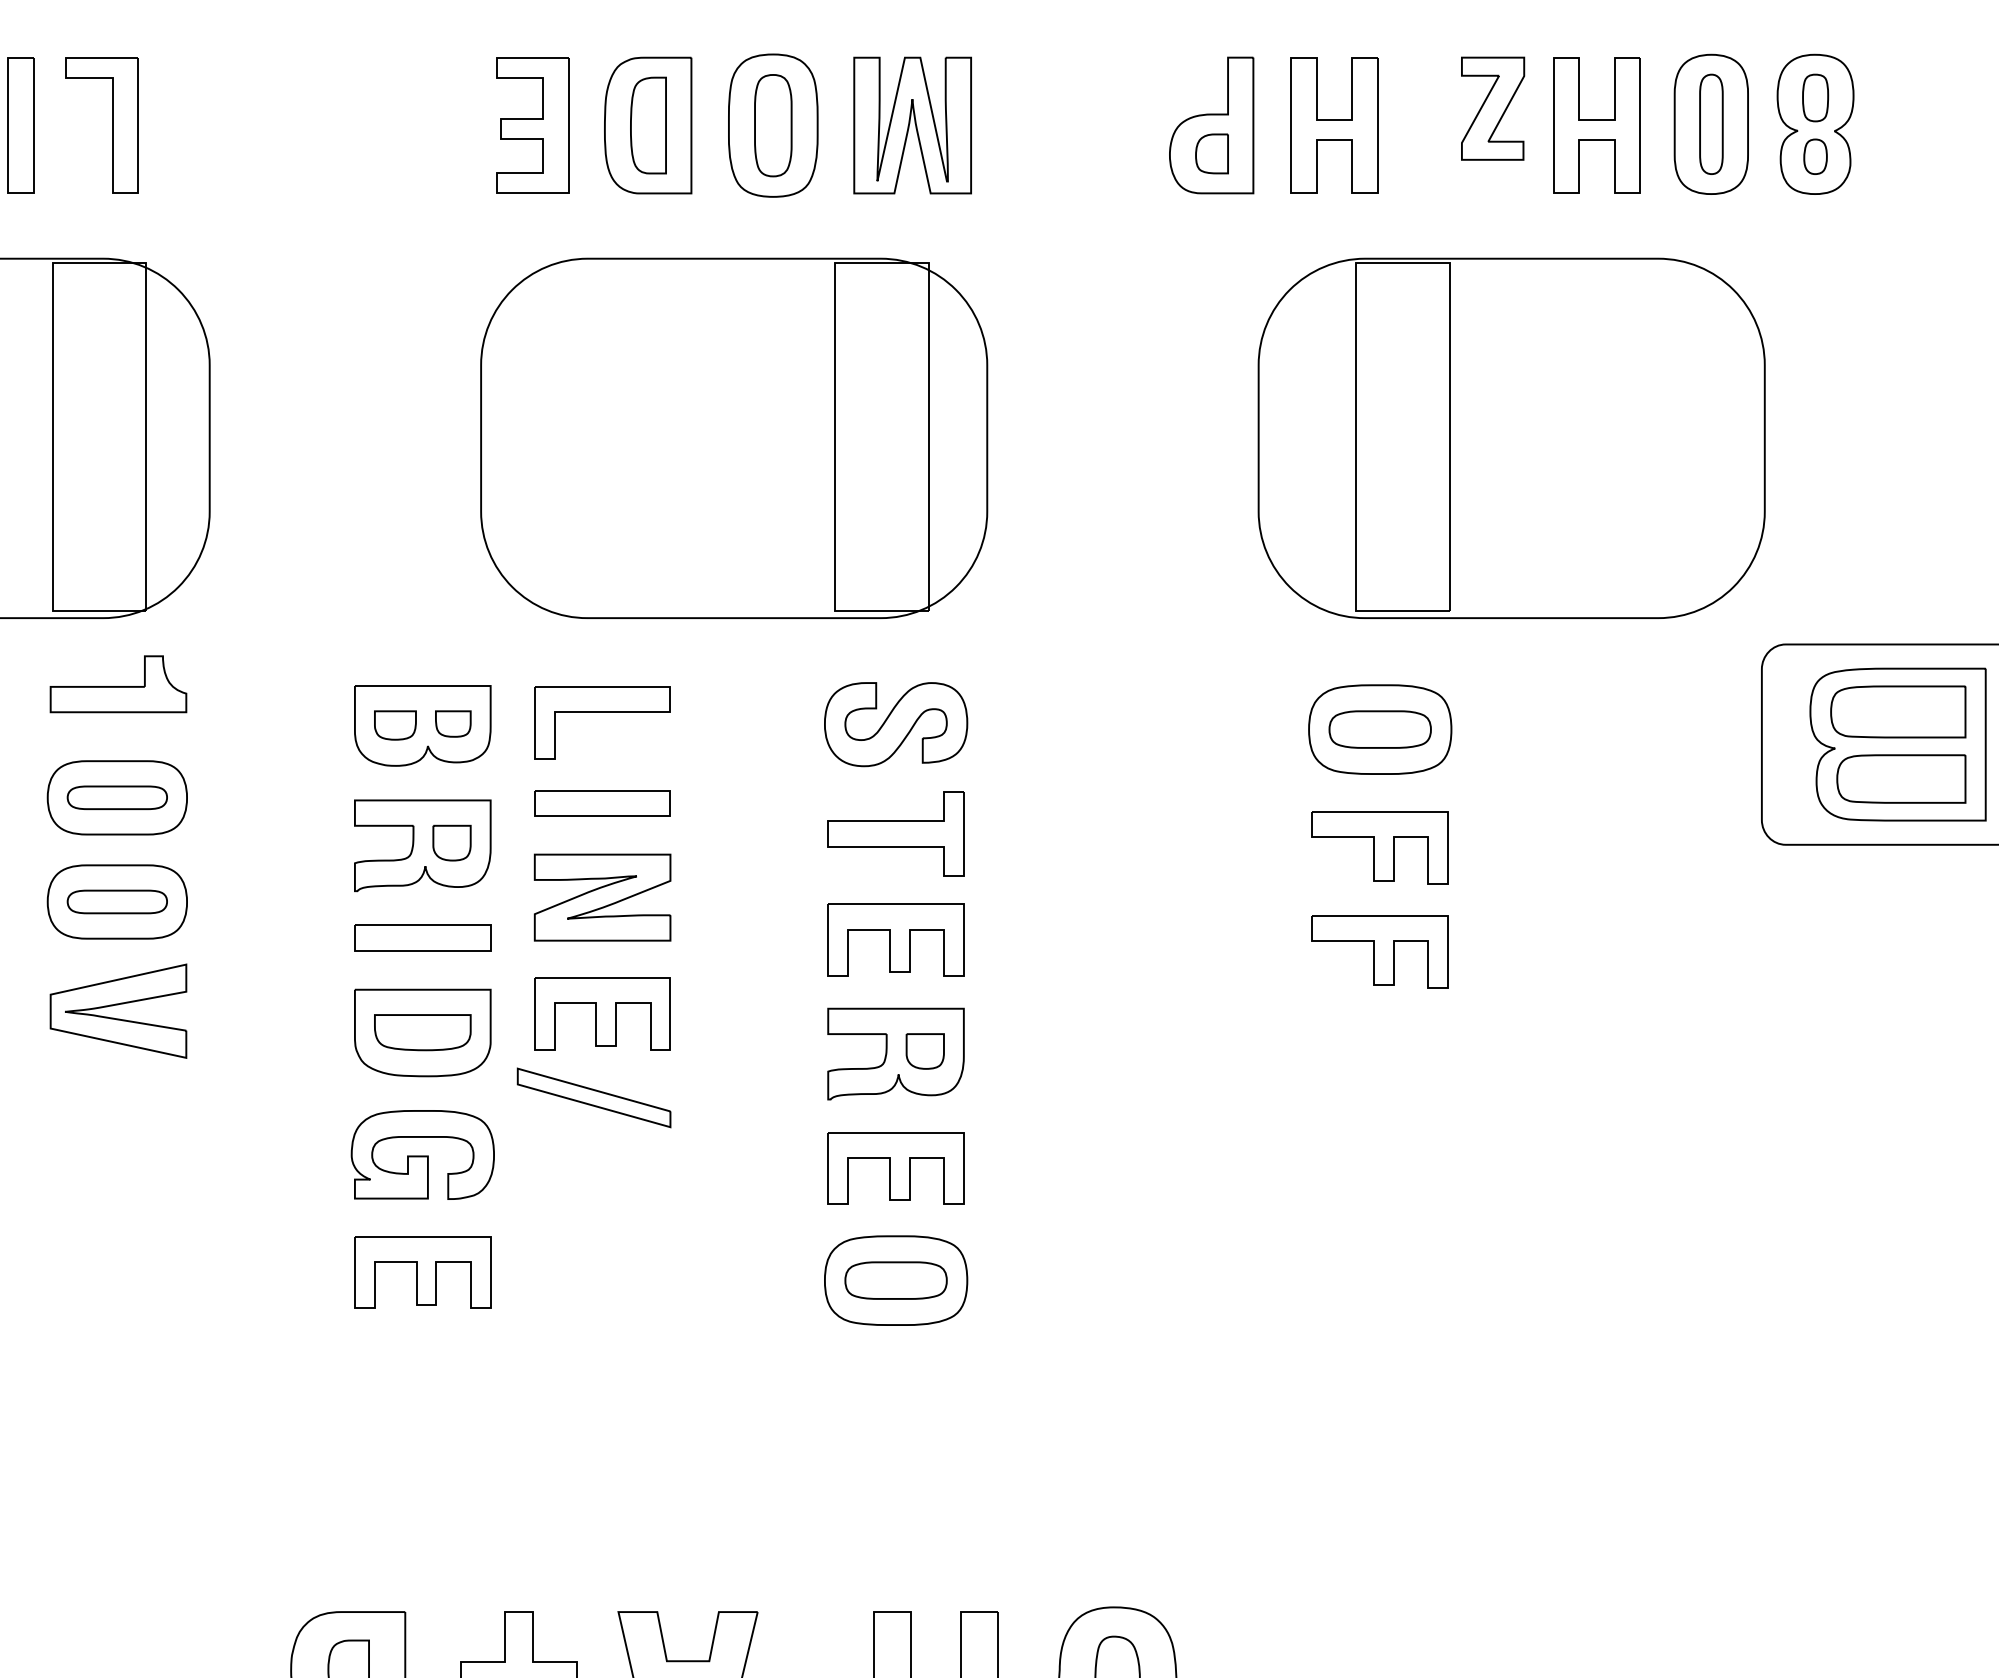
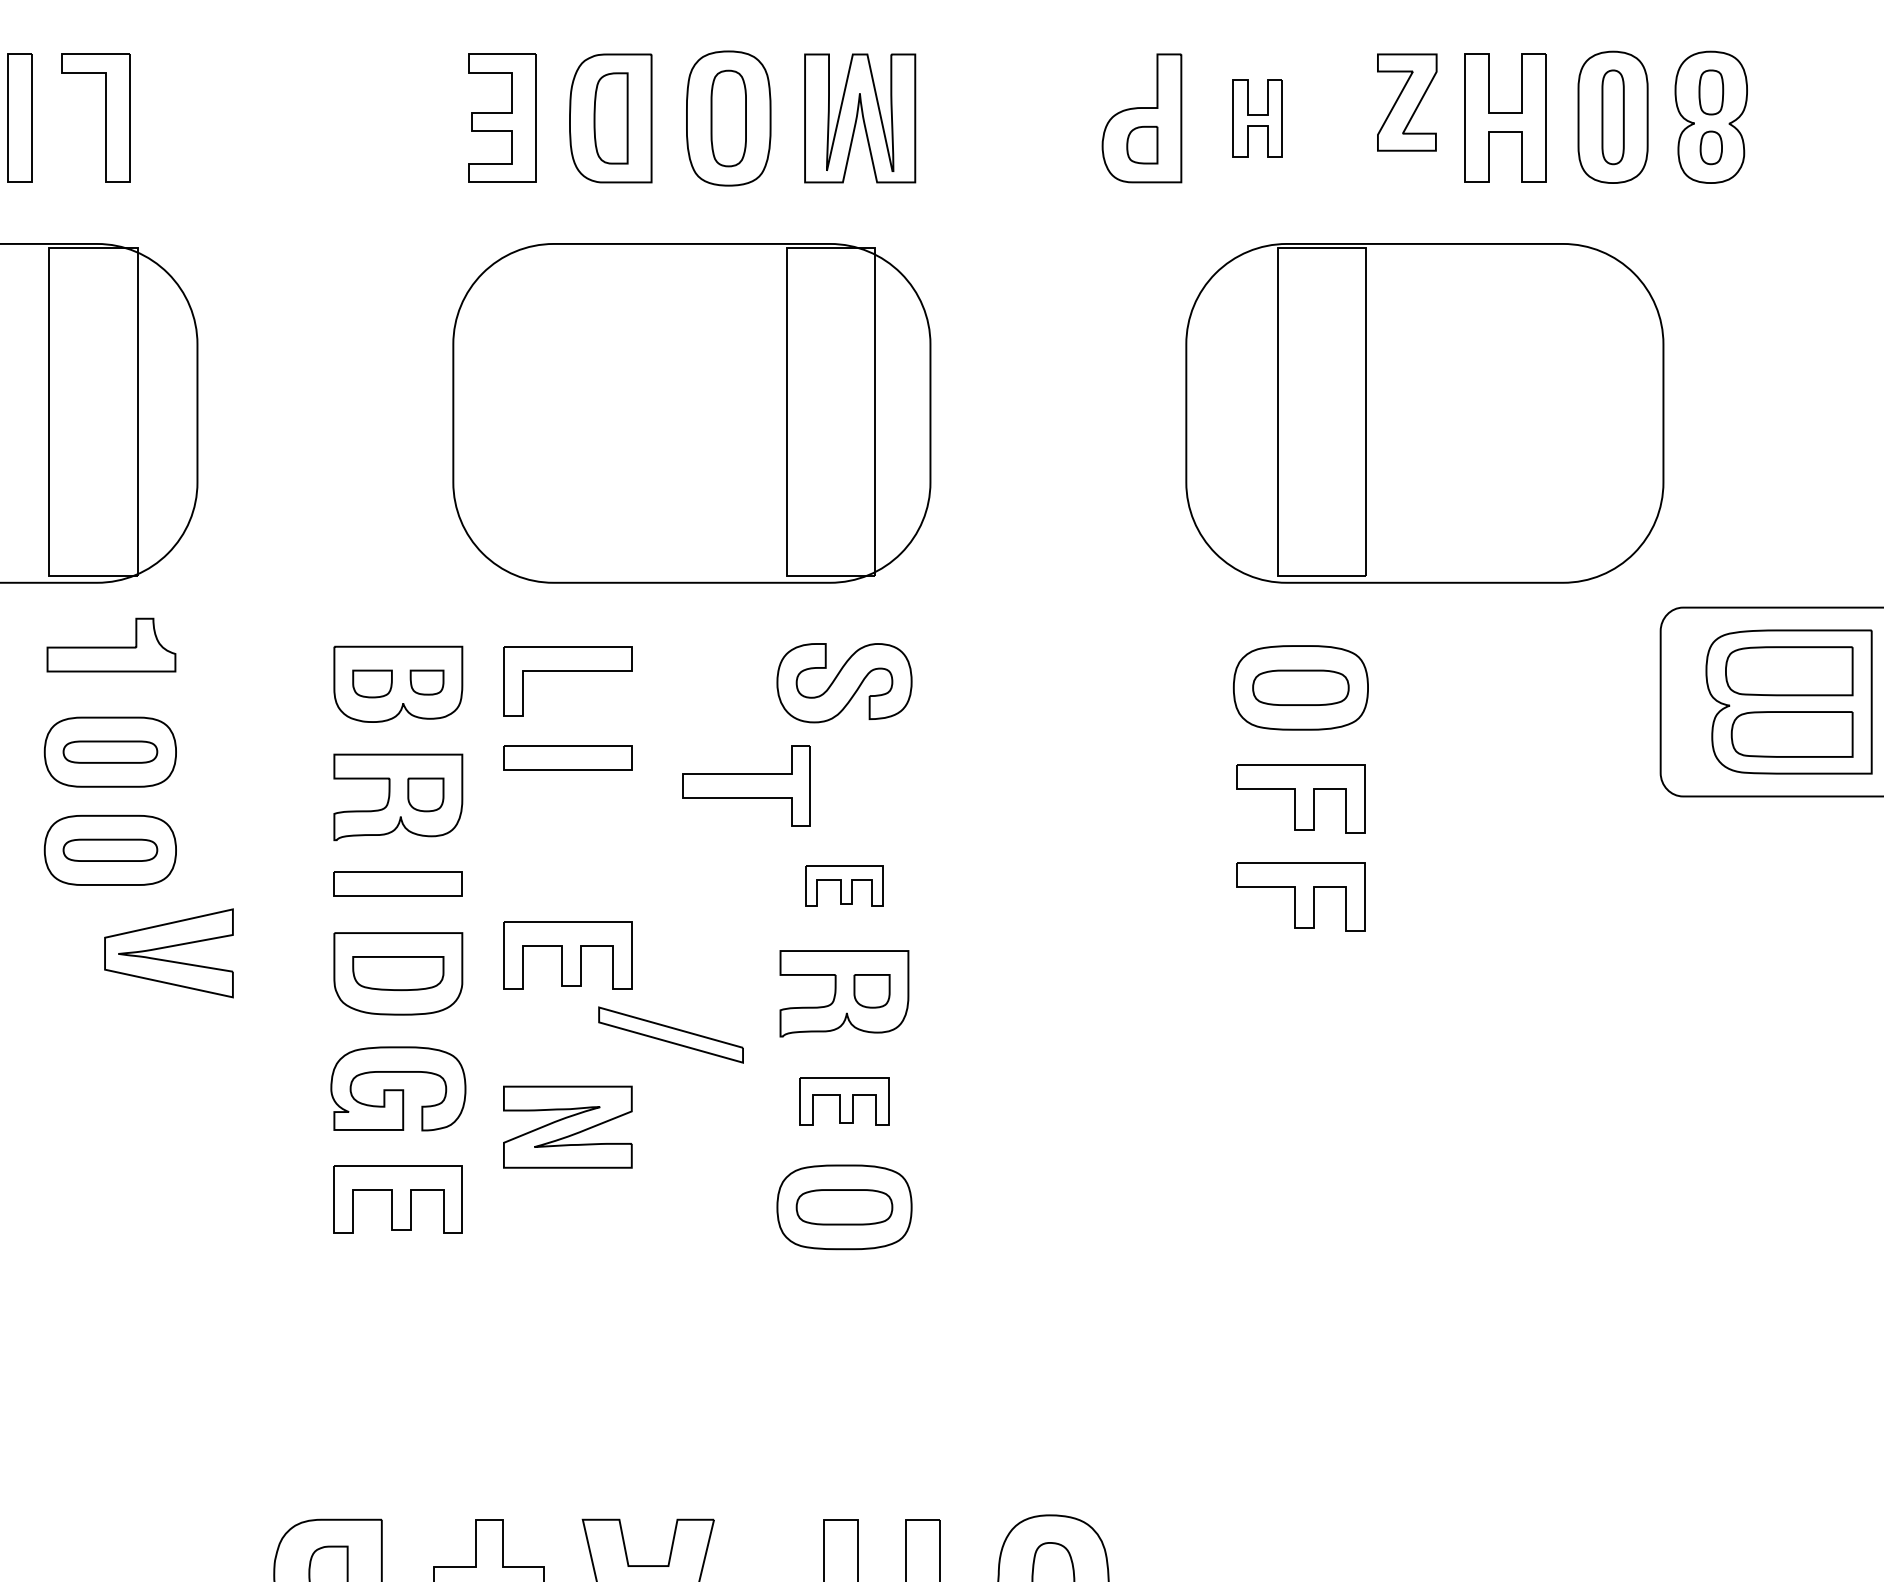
part: (1334, 125) -> (1257, 118), size x0.6
part: (895, 833) -> (745, 785), moved
part: (602, 897) -> (567, 1127), moved
part: (895, 939) -> (843, 885), size x0.6
part: (118, 1010) -> (168, 952), moved
part: (593, 1097) -> (670, 1034), moved
part: (895, 1168) -> (843, 1101), size x0.7

